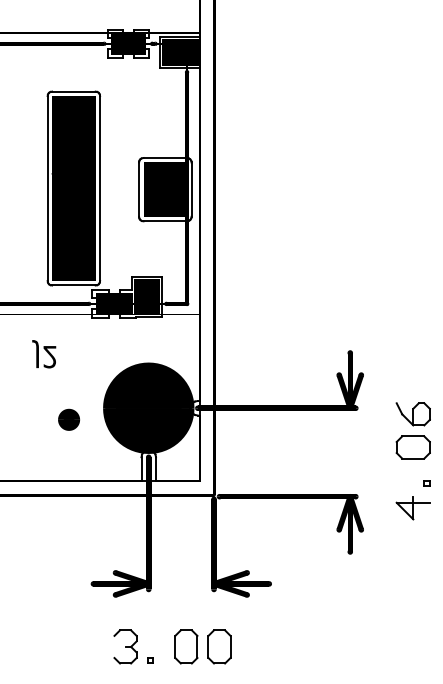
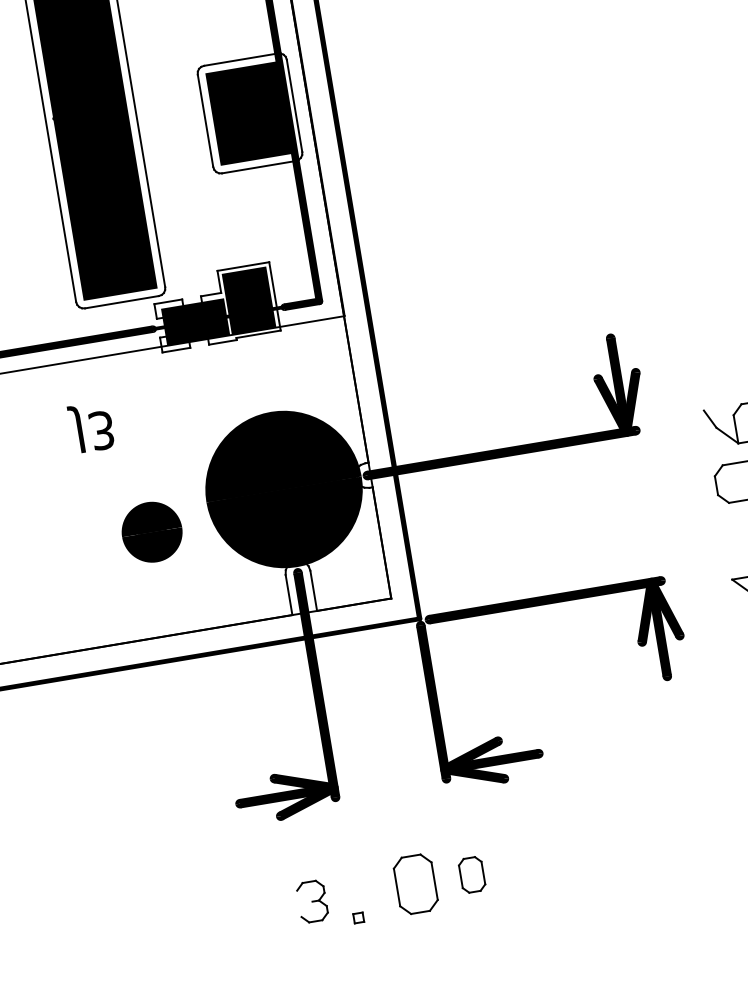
text: (49, 356) -> (100, 429), J2 -> J3
part: (68, 419) -> (150, 531), size x1.6
part: (125, 646) -> (312, 900), size x0.7
part: (219, 646) -> (471, 874), size x0.6

